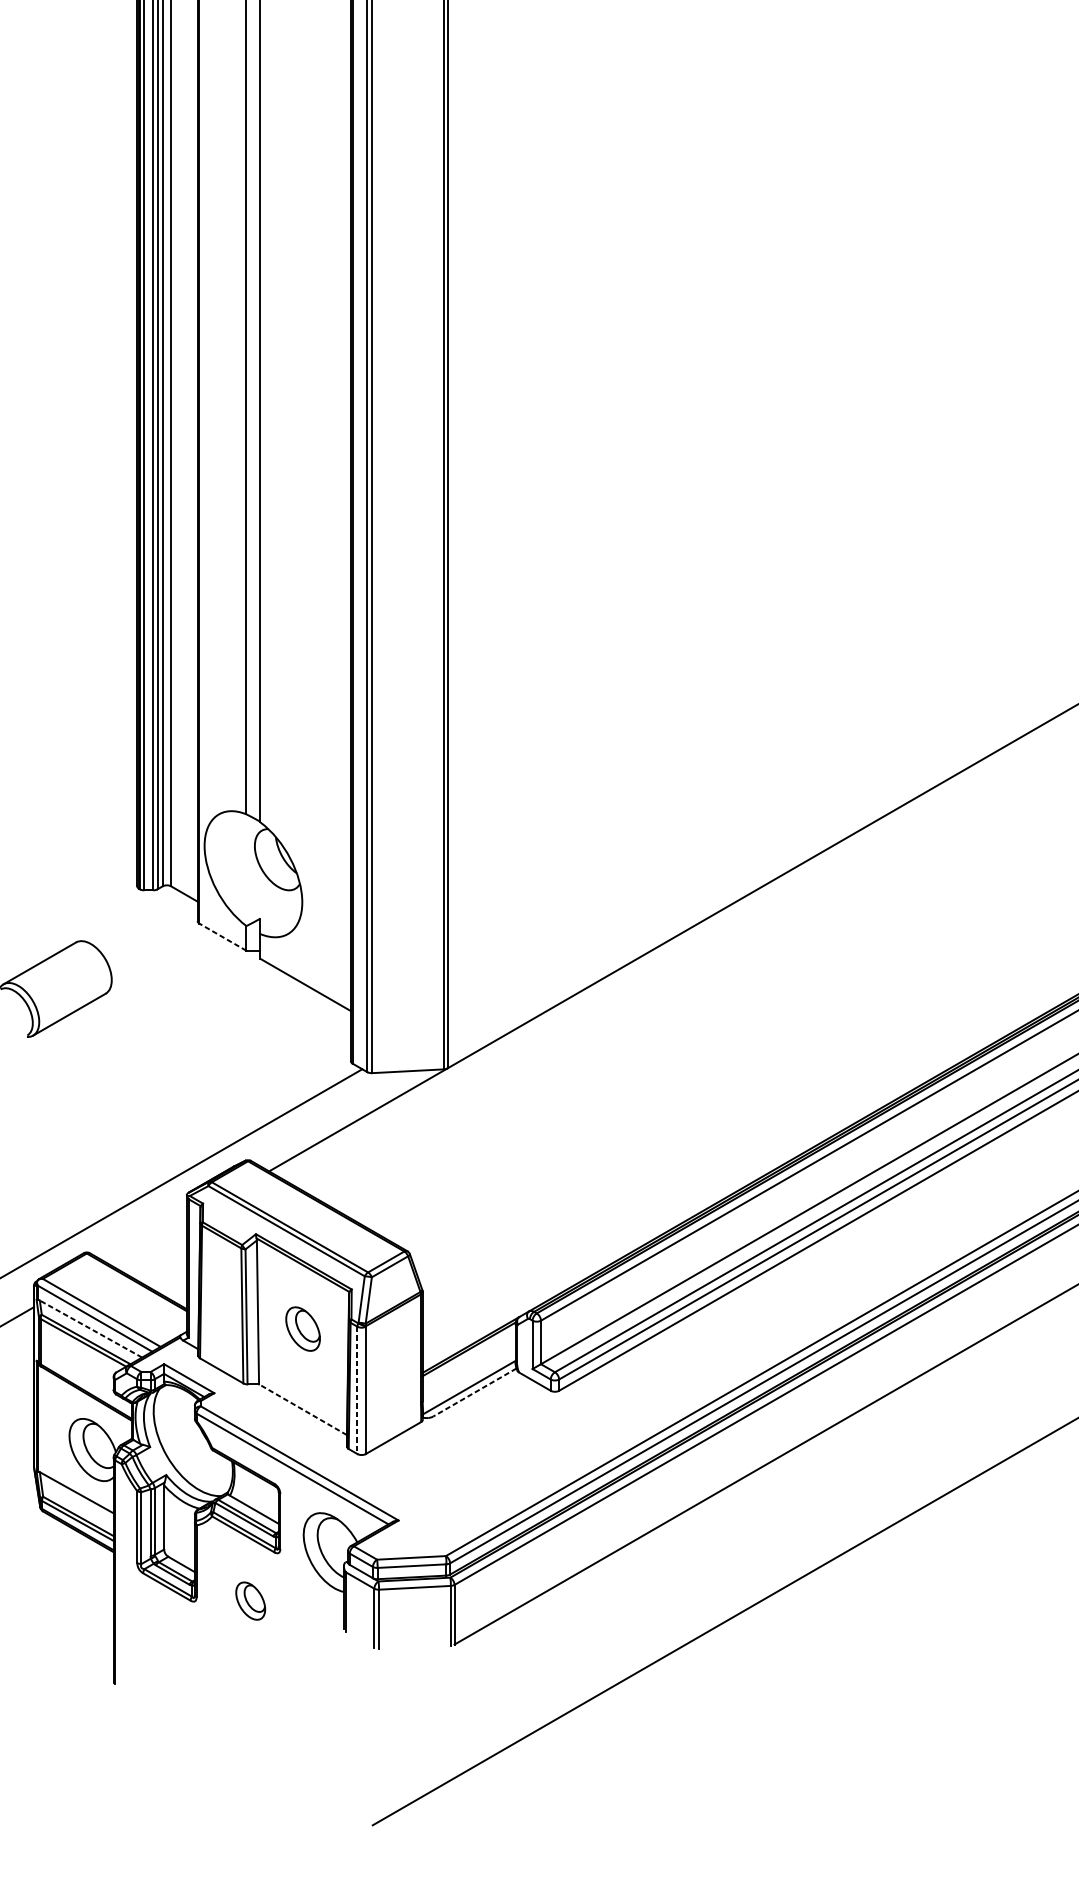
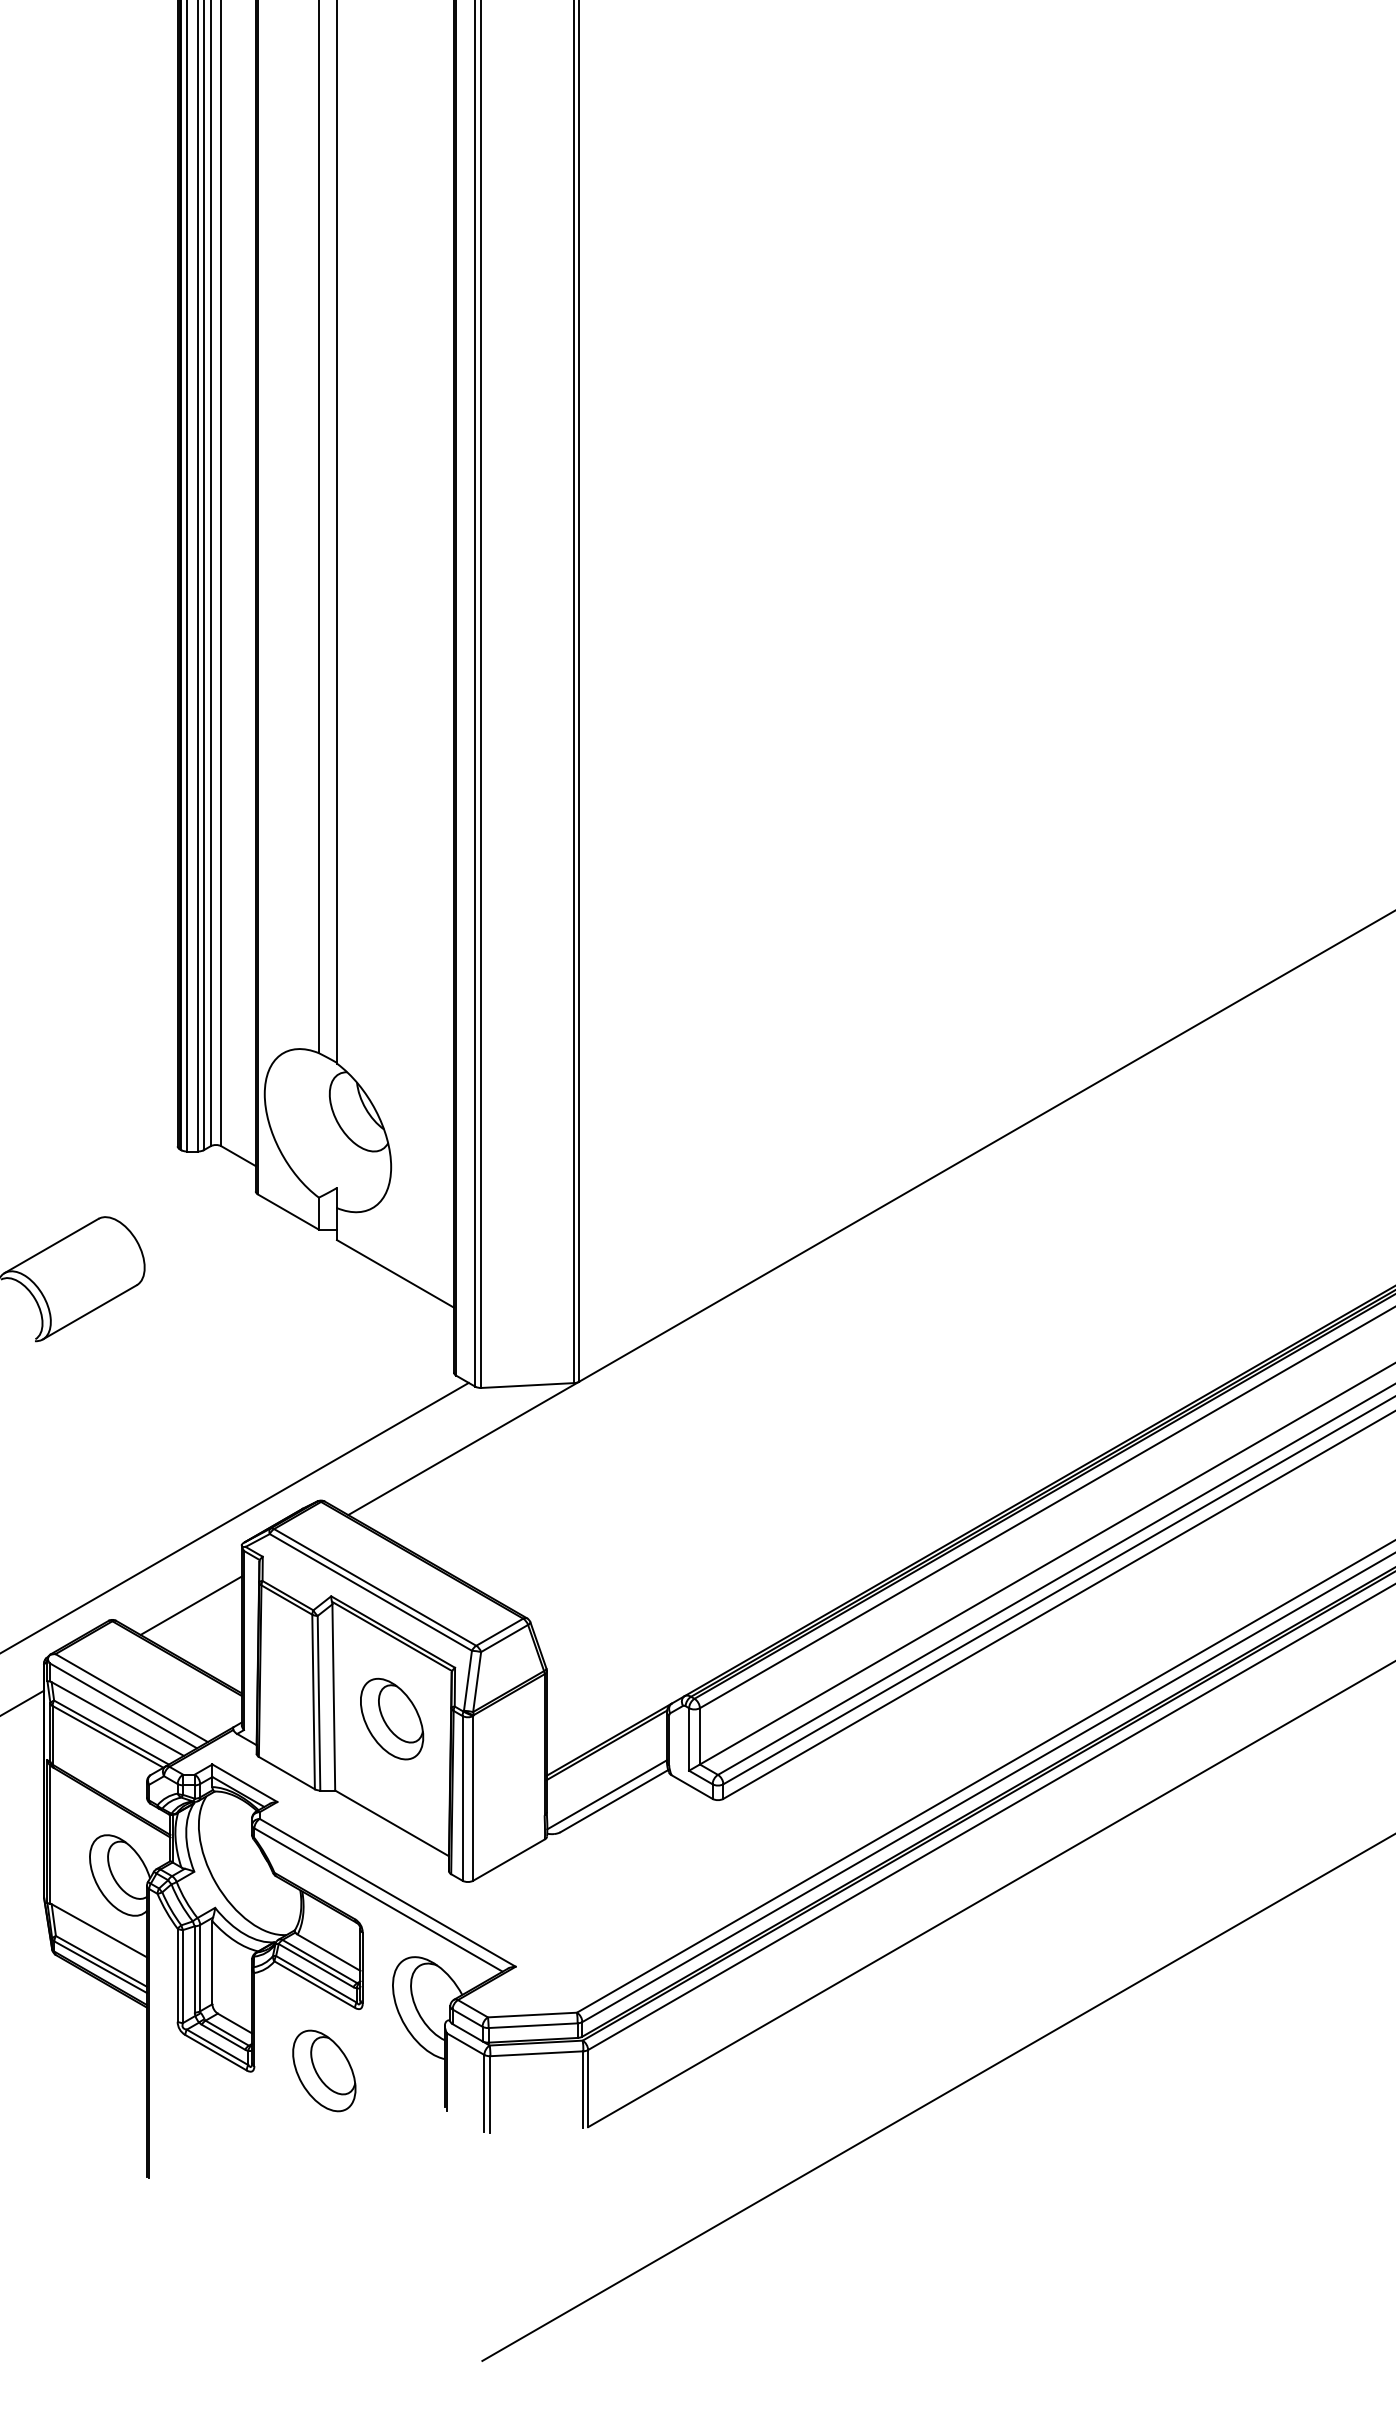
line: (222, 936) -> (288, 1211), dashed -> solid
line: (147, 1241) -> (190, 1605), added
part: (303, 1328) -> (392, 1718), size x1.43
line: (90, 1329) -> (117, 1719), dashed -> solid
line: (357, 1390) -> (462, 1798), dashed -> solid
line: (474, 1392) -> (614, 1801), dashed -> solid
line: (303, 1409) -> (392, 1823), dashed -> solid
part: (250, 1600) -> (324, 2070), size x1.67

